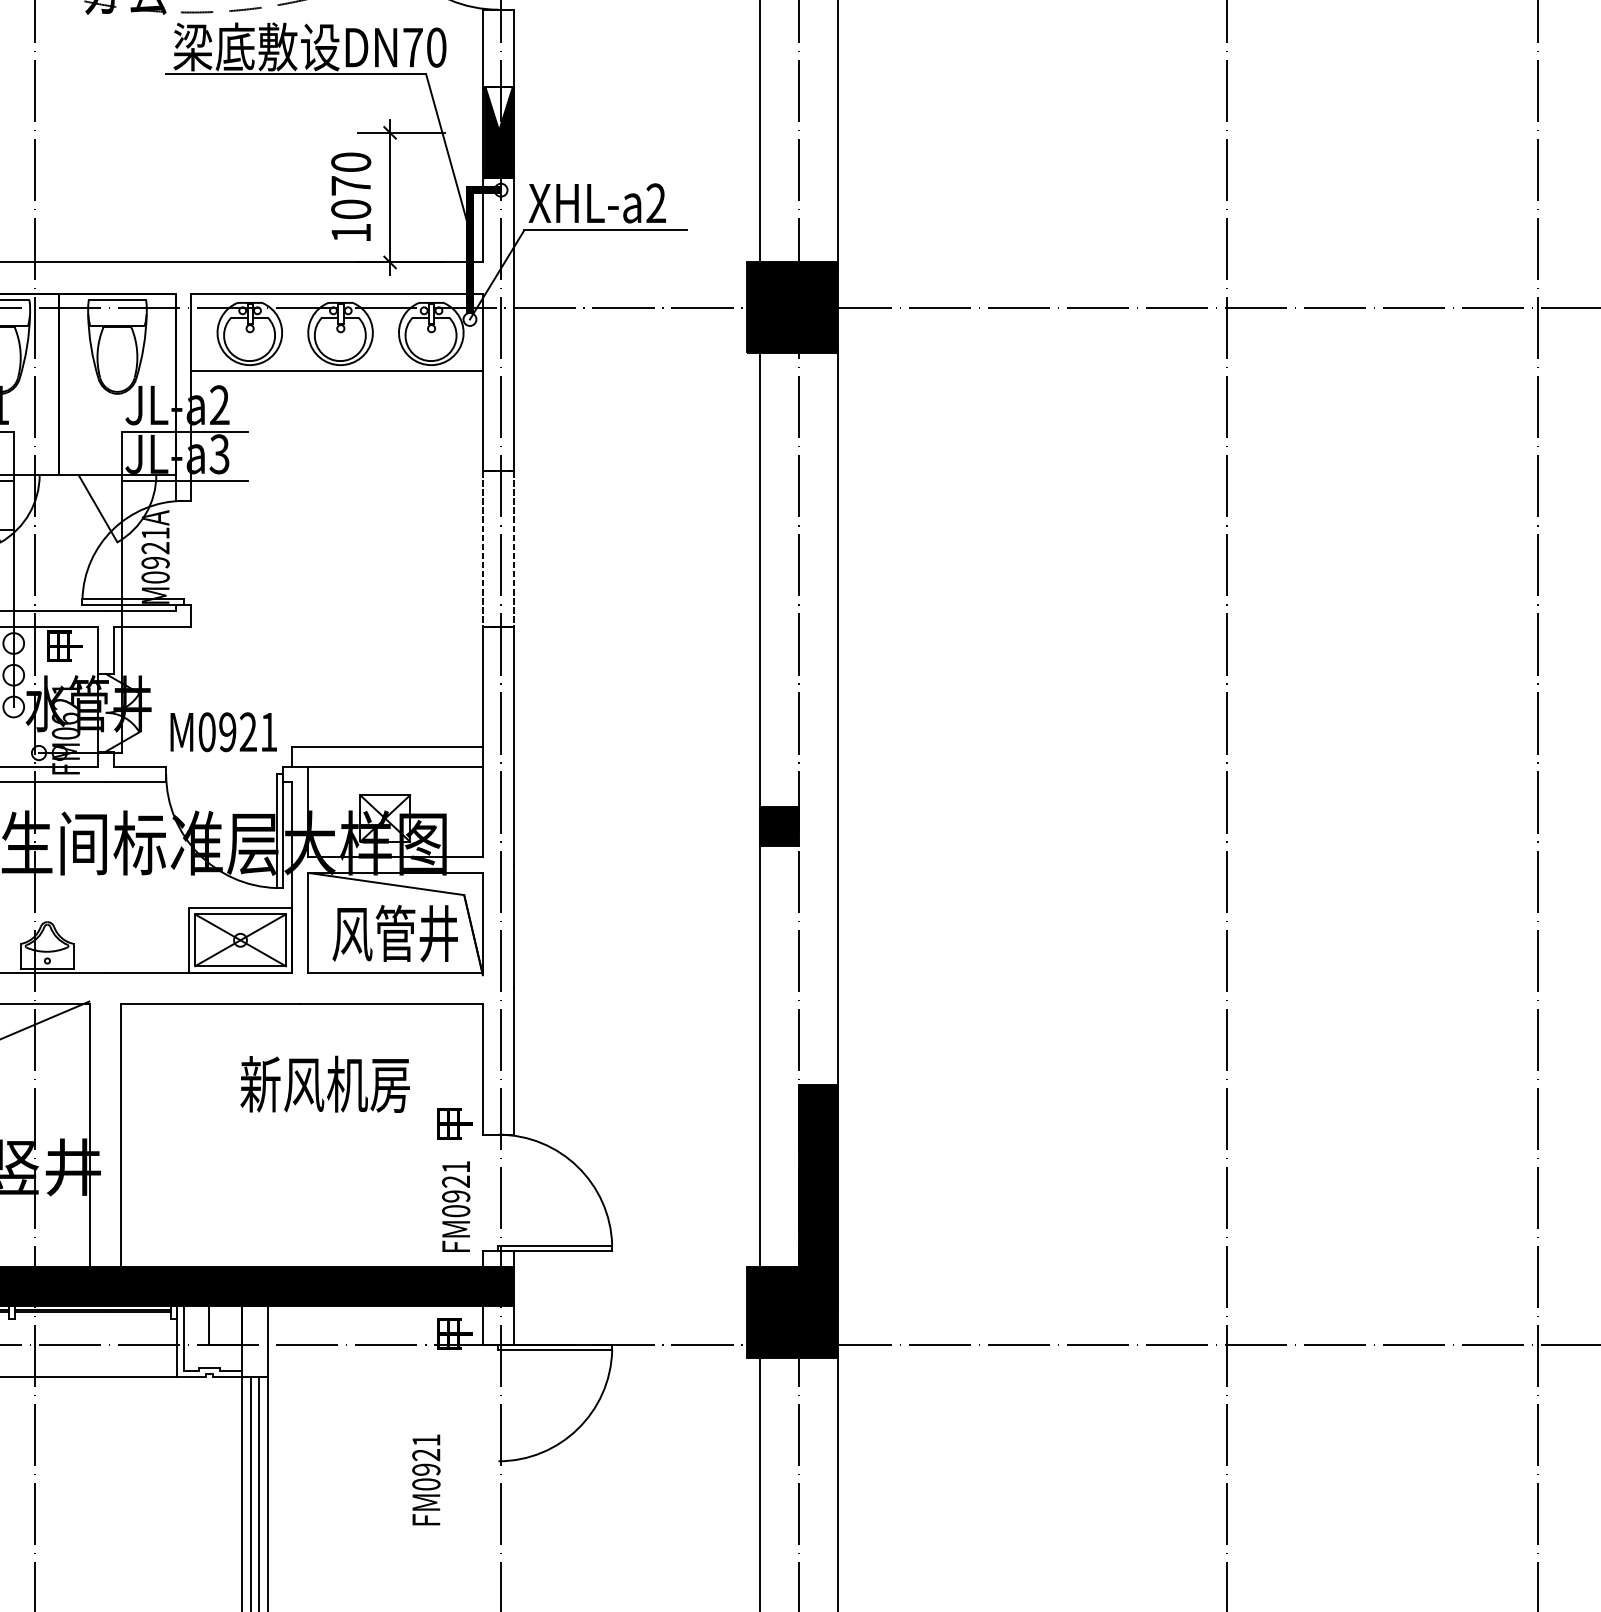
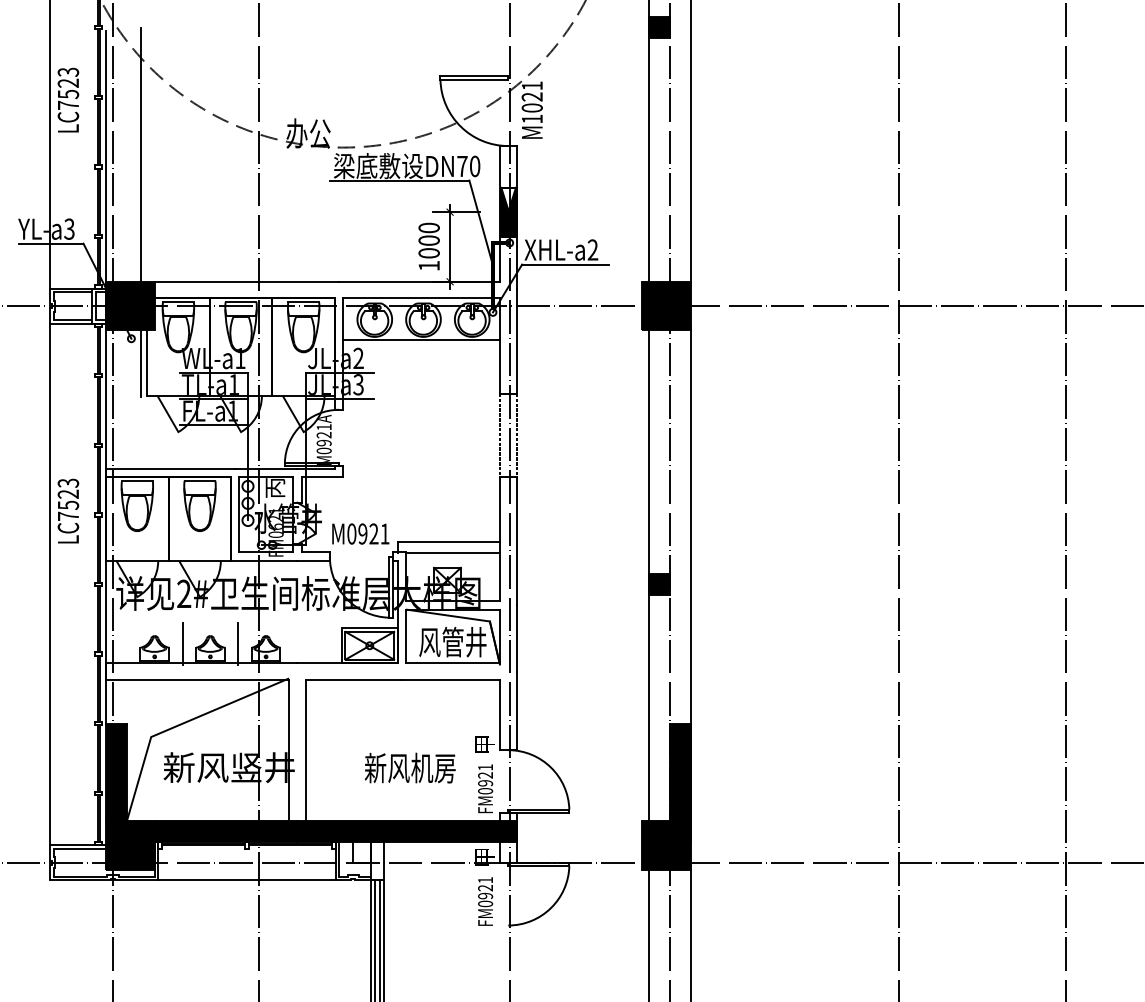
text: (349, 185) -> (428, 240), 1070 -> 1000
text: (64, 645) -> (275, 487), 甲 -> 丙
text: (323, 1083) -> (409, 767), moved
text: (426, 1479) -> (485, 901), moved

